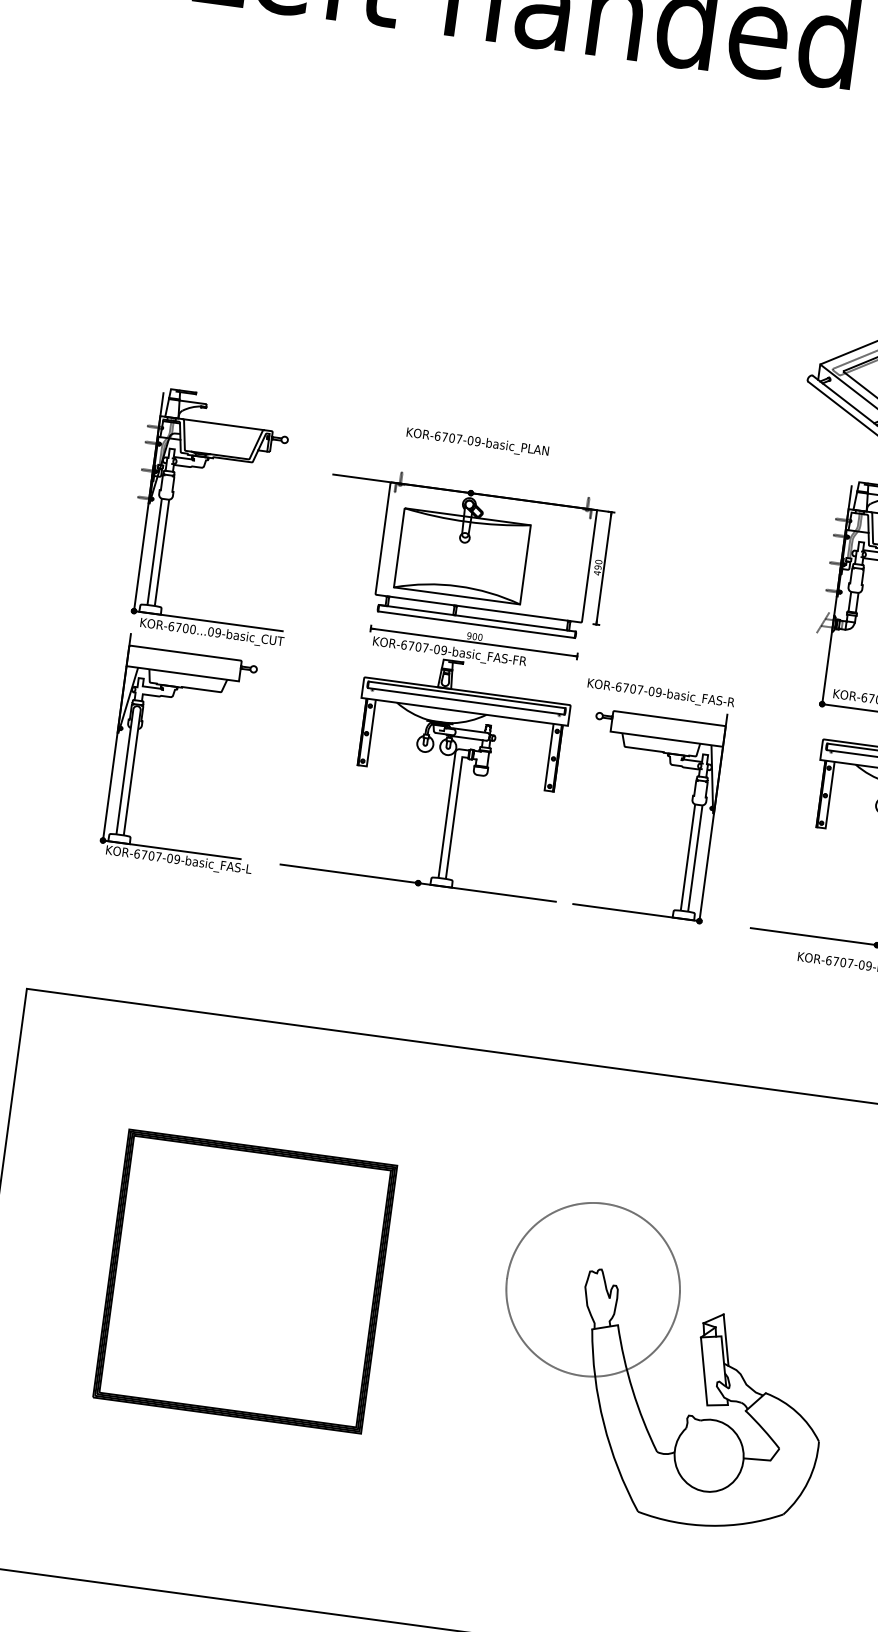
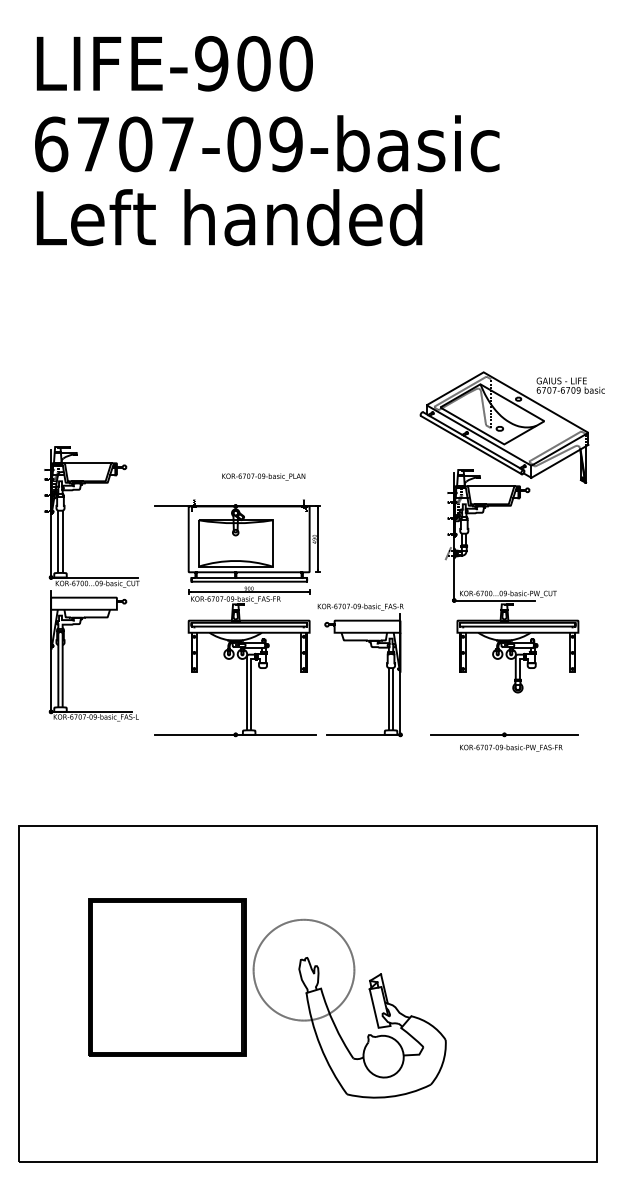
text: (477, 441) -> (263, 476), moved
part: (201, 630) -> (91, 583), moved
part: (650, 1357) -> (342, 1004), moved

